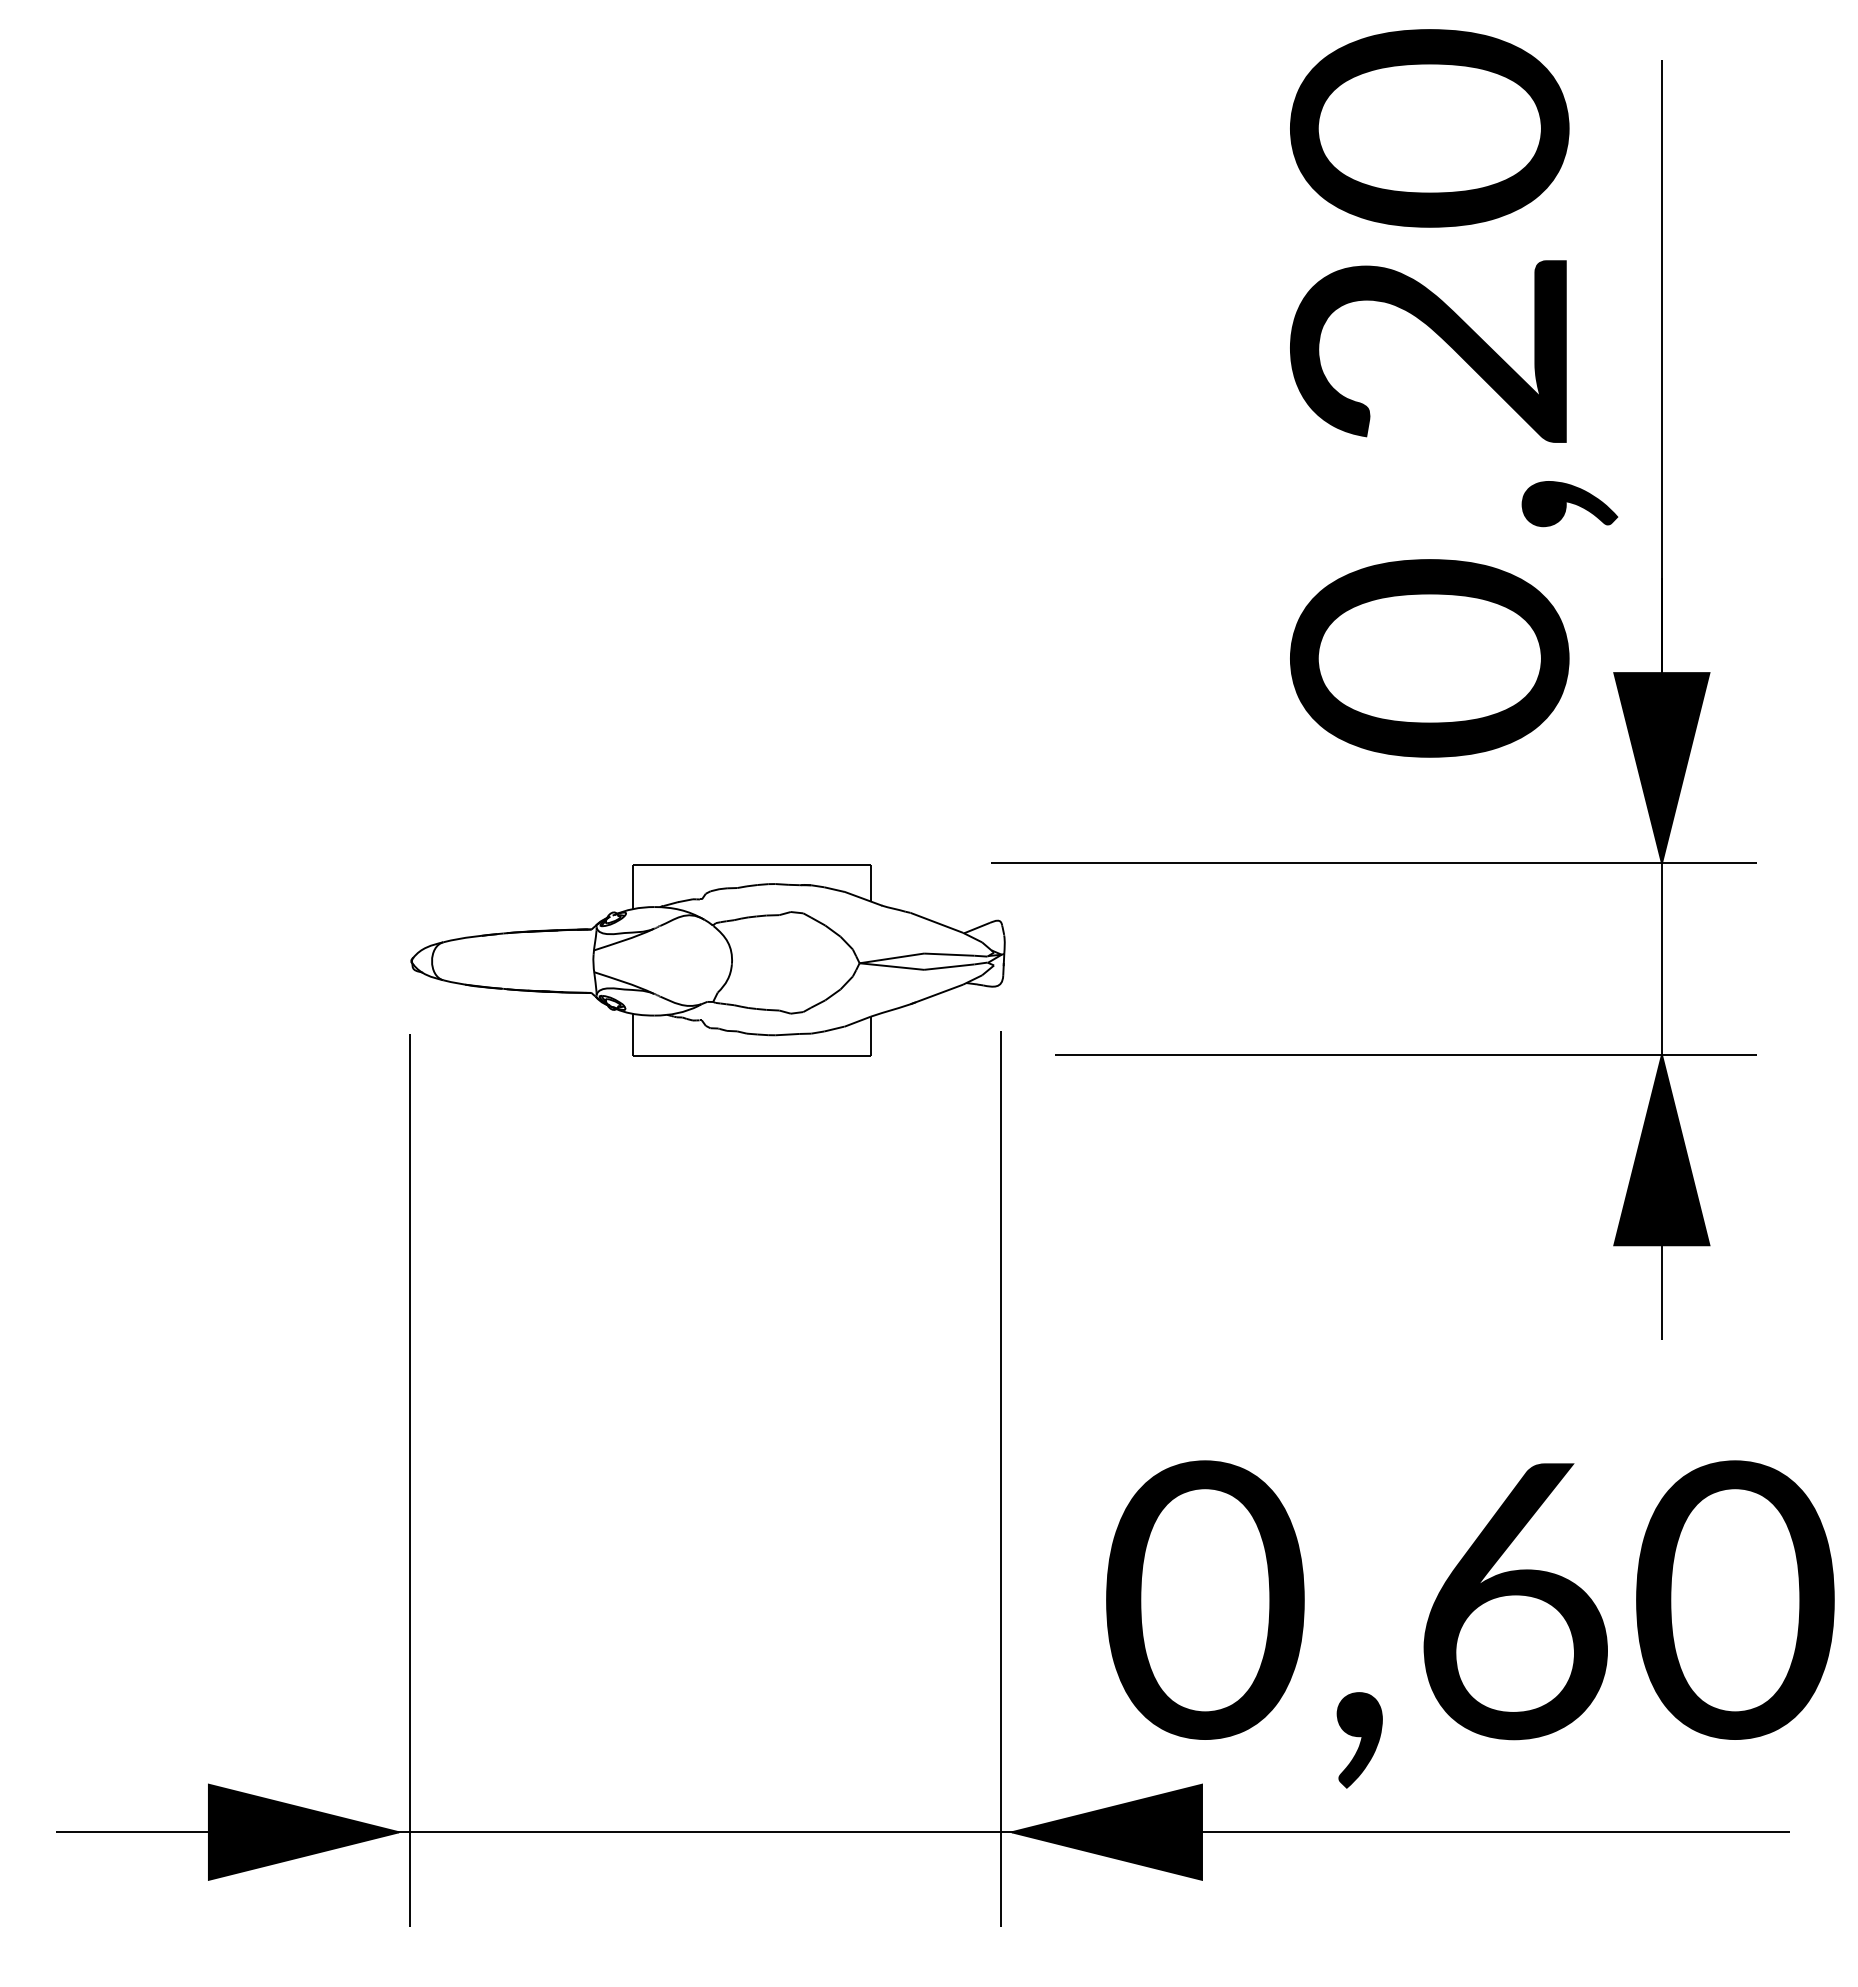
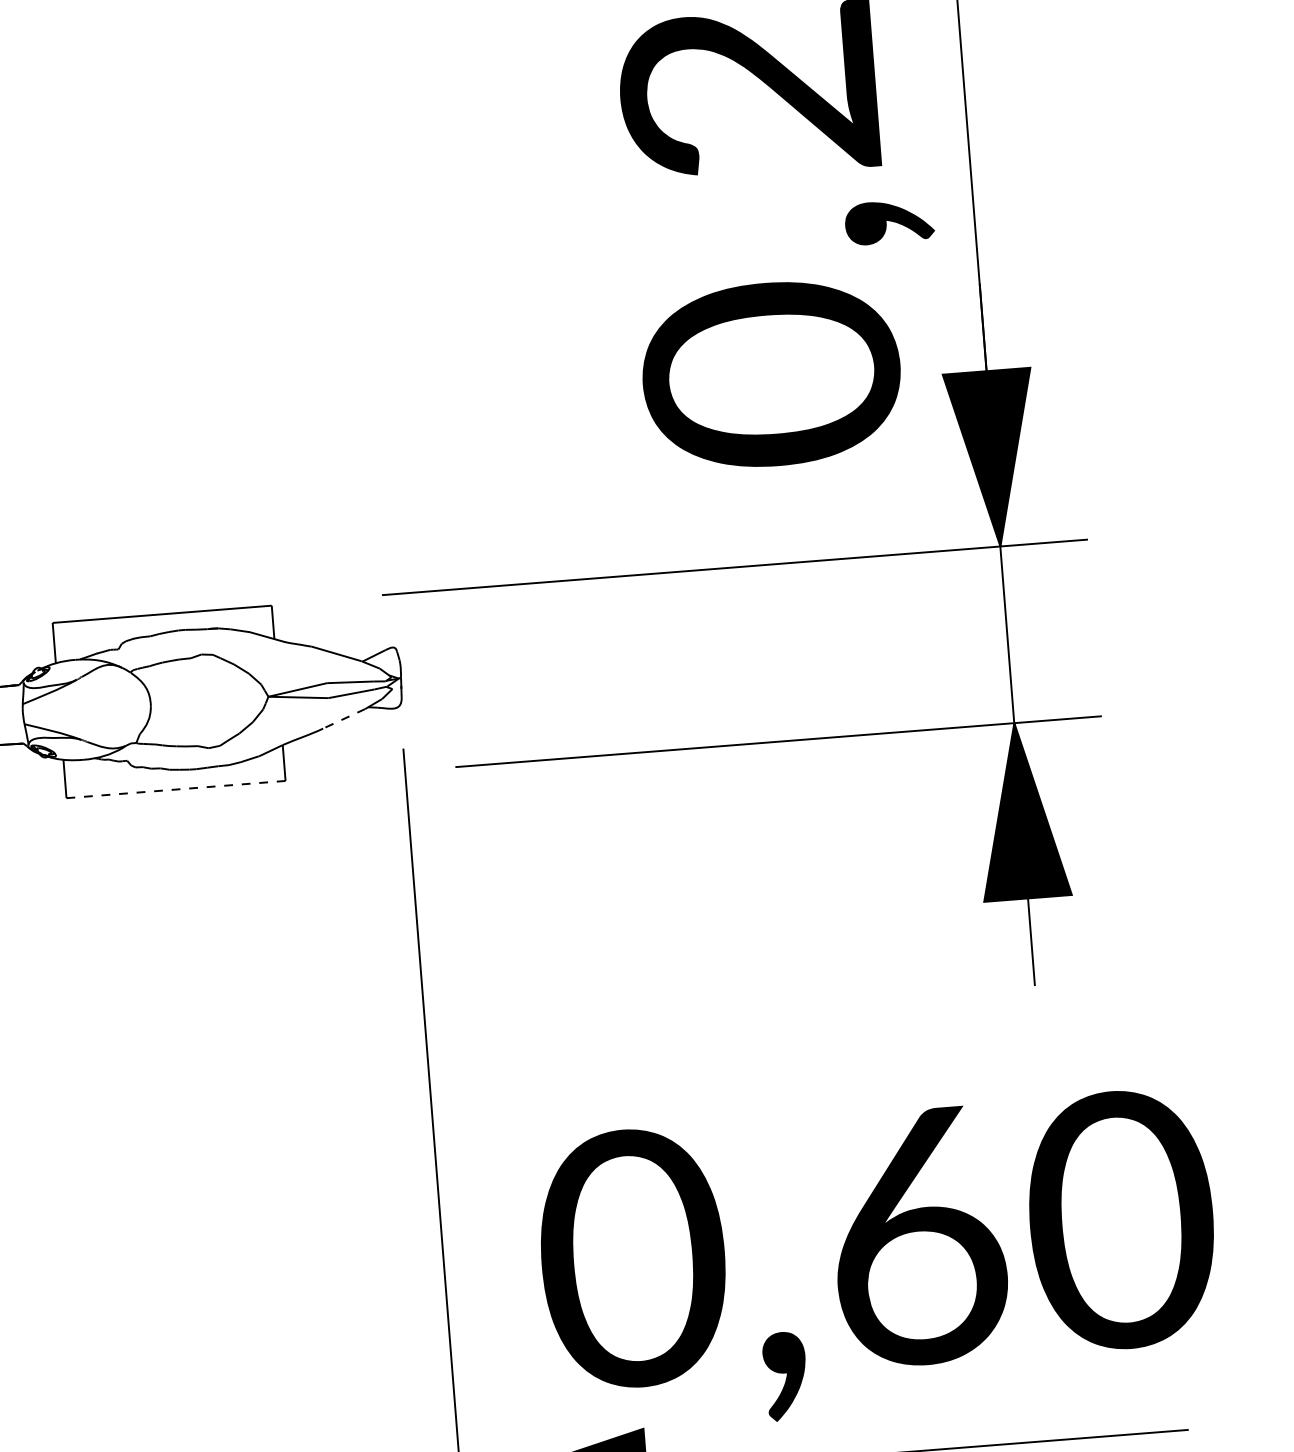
line: (936, 994) -> (341, 719), solid -> dashed
line: (752, 1055) -> (176, 789), solid -> dashed

